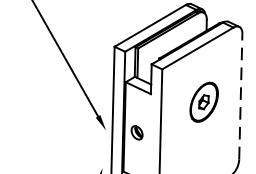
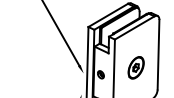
line: (240, 96) -> (158, 54), dashed -> solid
part: (202, 101) -> (135, 67), moved

